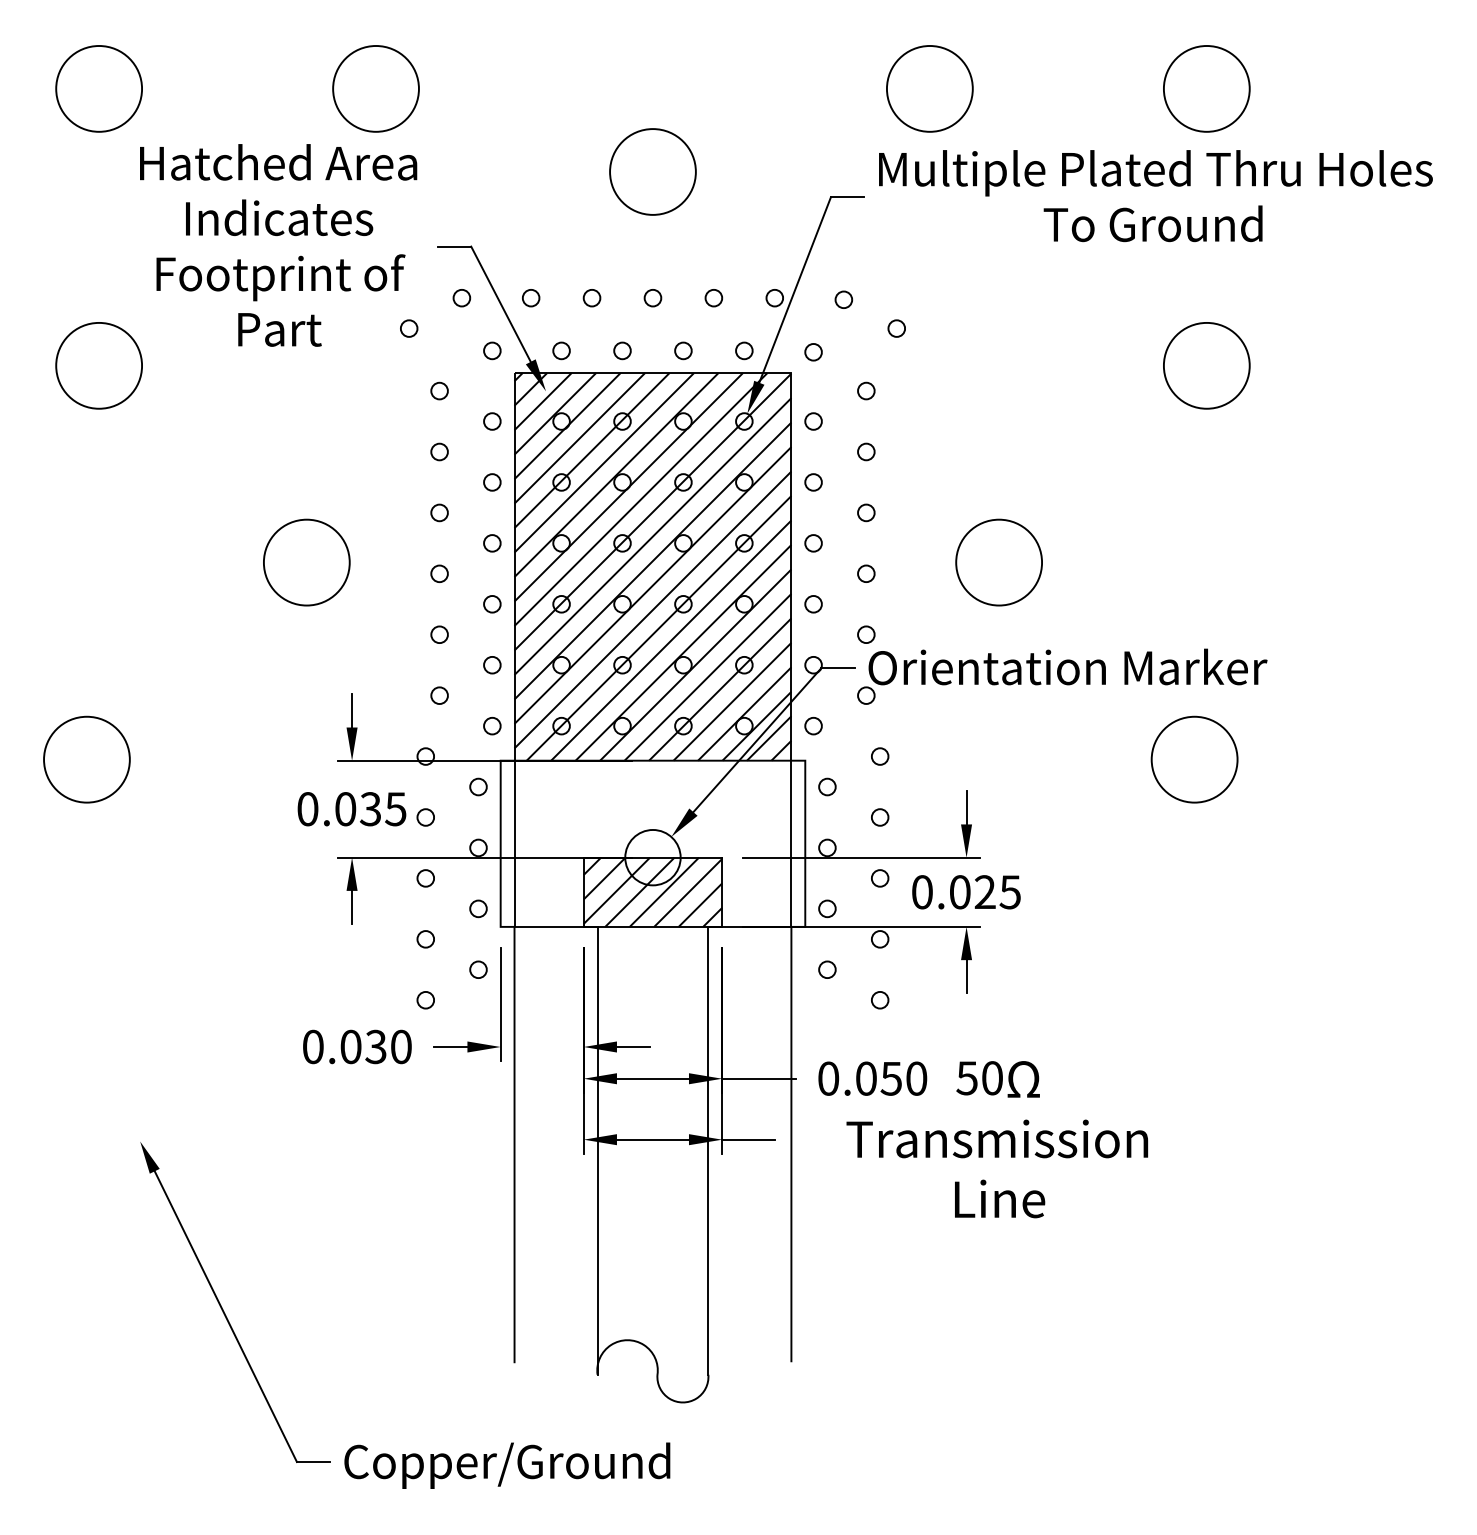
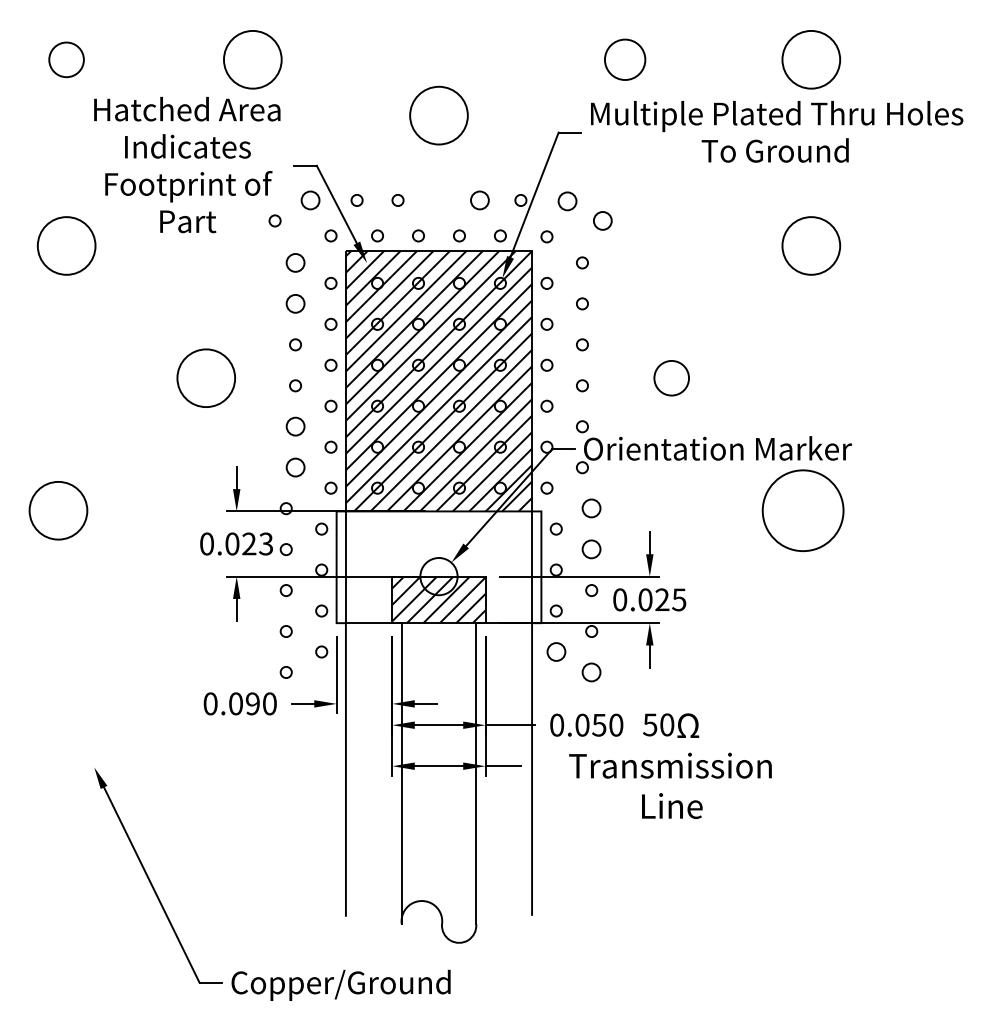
circle: (98, 88) -> (66, 59), size x0.6
circle: (930, 88) -> (625, 59), size x0.7
circle: (461, 298) -> (310, 200), size x1.6
circle: (652, 298) -> (438, 200), removed
circle: (713, 298) -> (479, 200), size x1.6
circle: (842, 299) -> (566, 201), size x1.6
circle: (896, 327) -> (602, 220), size x1.6
circle: (439, 390) -> (295, 262), size x1.6
circle: (439, 451) -> (295, 303), size x1.6
circle: (998, 562) -> (671, 378), size x0.6
circle: (439, 634) -> (295, 426), size x1.6
circle: (439, 695) -> (295, 467), size x1.6
circle: (879, 756) -> (591, 508), size x1.6
circle: (1193, 759) -> (802, 510), size x1.4
text: (382, 808) -> (257, 543), 0.035 -> 0.023
circle: (879, 817) -> (591, 549), size x1.6
circle: (826, 969) -> (555, 651), size x1.6
circle: (879, 1000) -> (591, 672), size x1.6
text: (375, 1046) -> (252, 703), 0.030 -> 0.090

